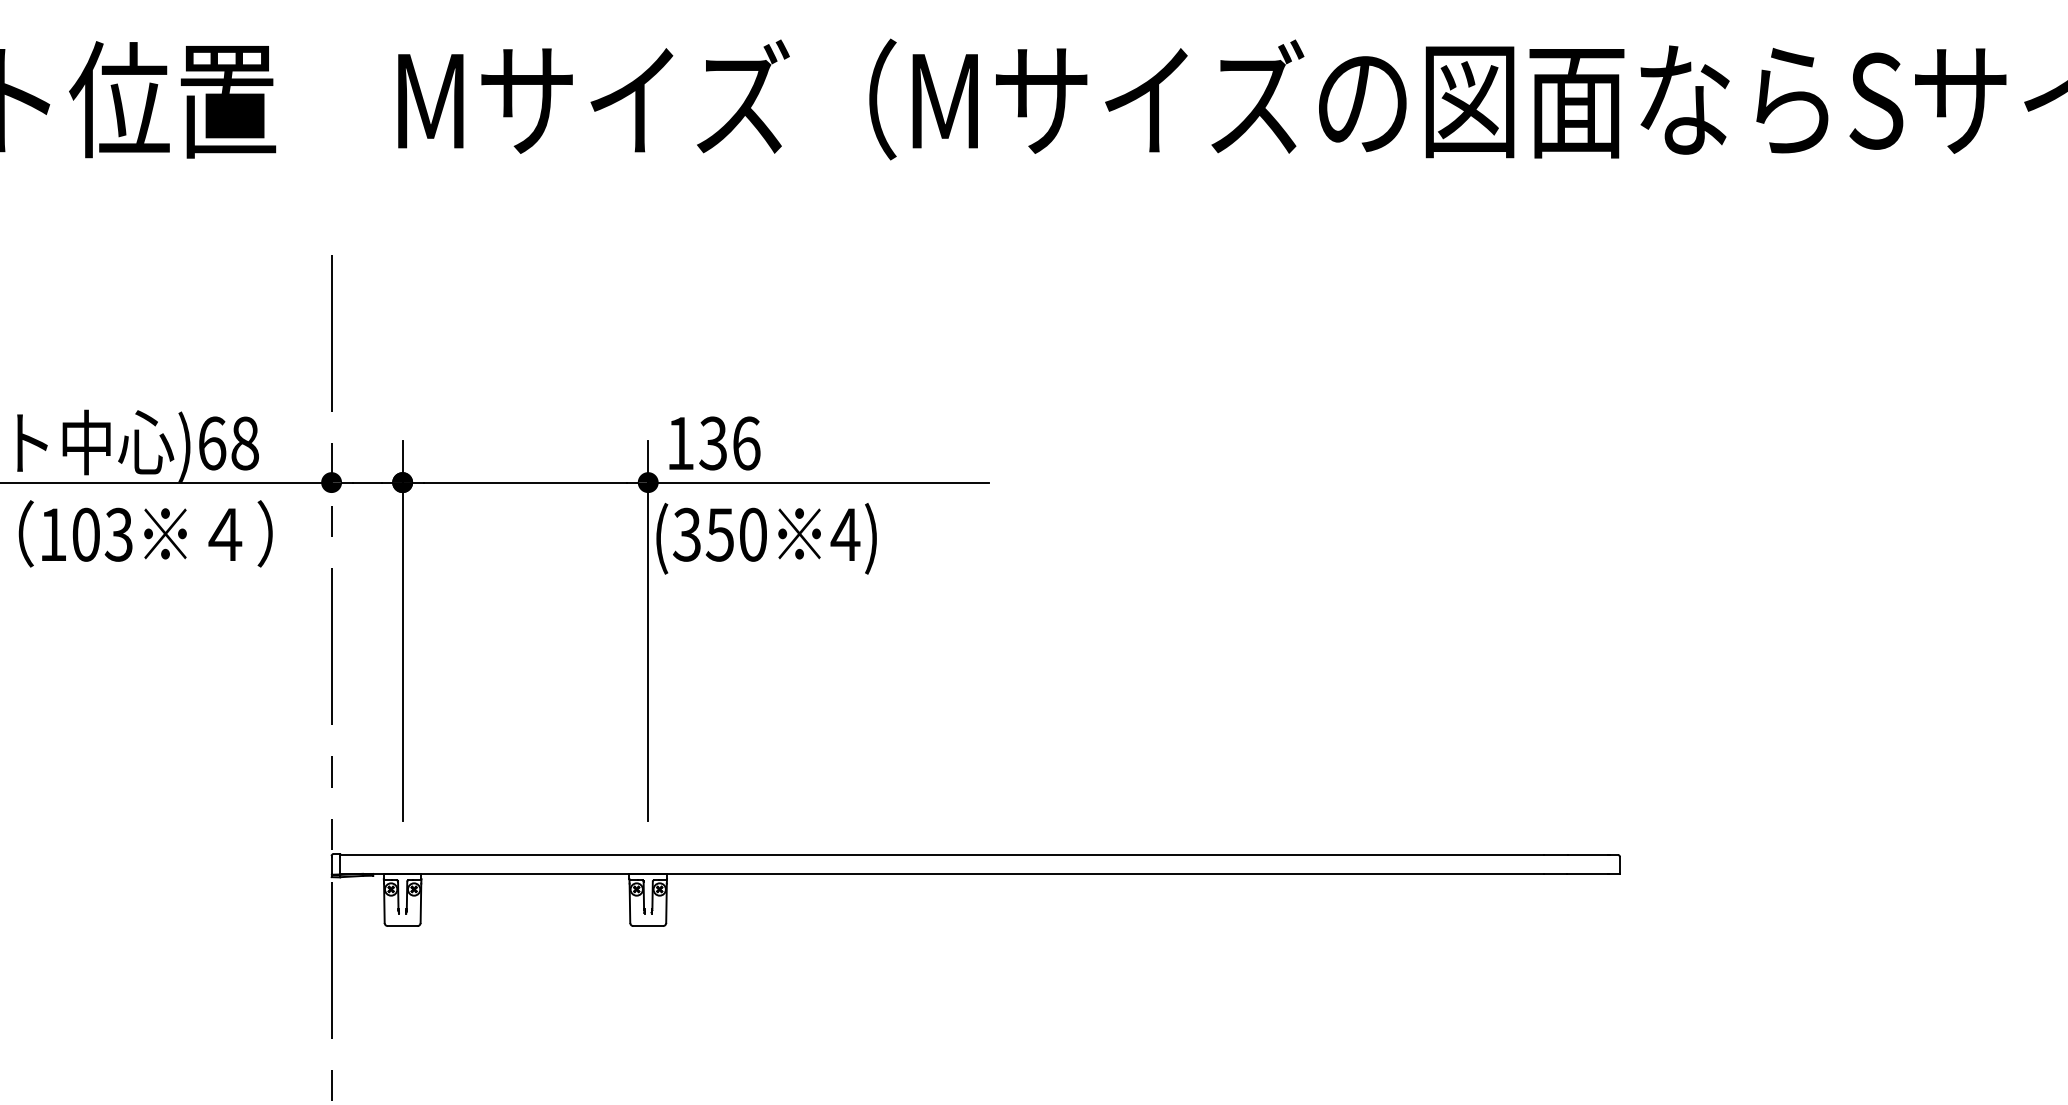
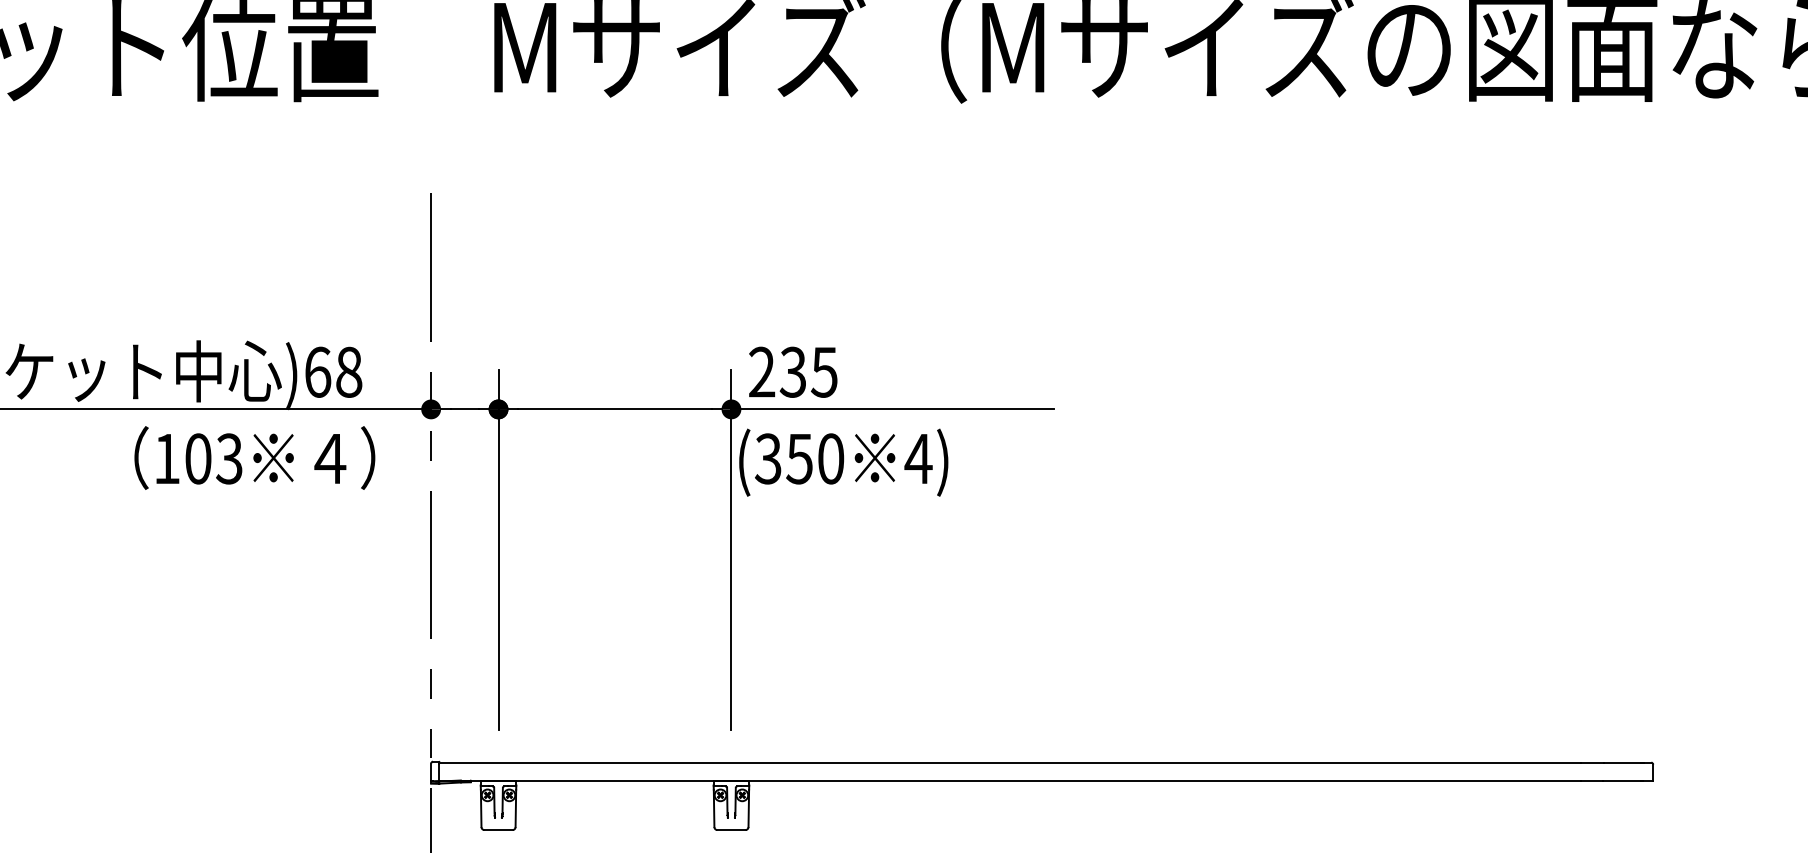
text: (713, 443) -> (793, 372), 136 -> 235

